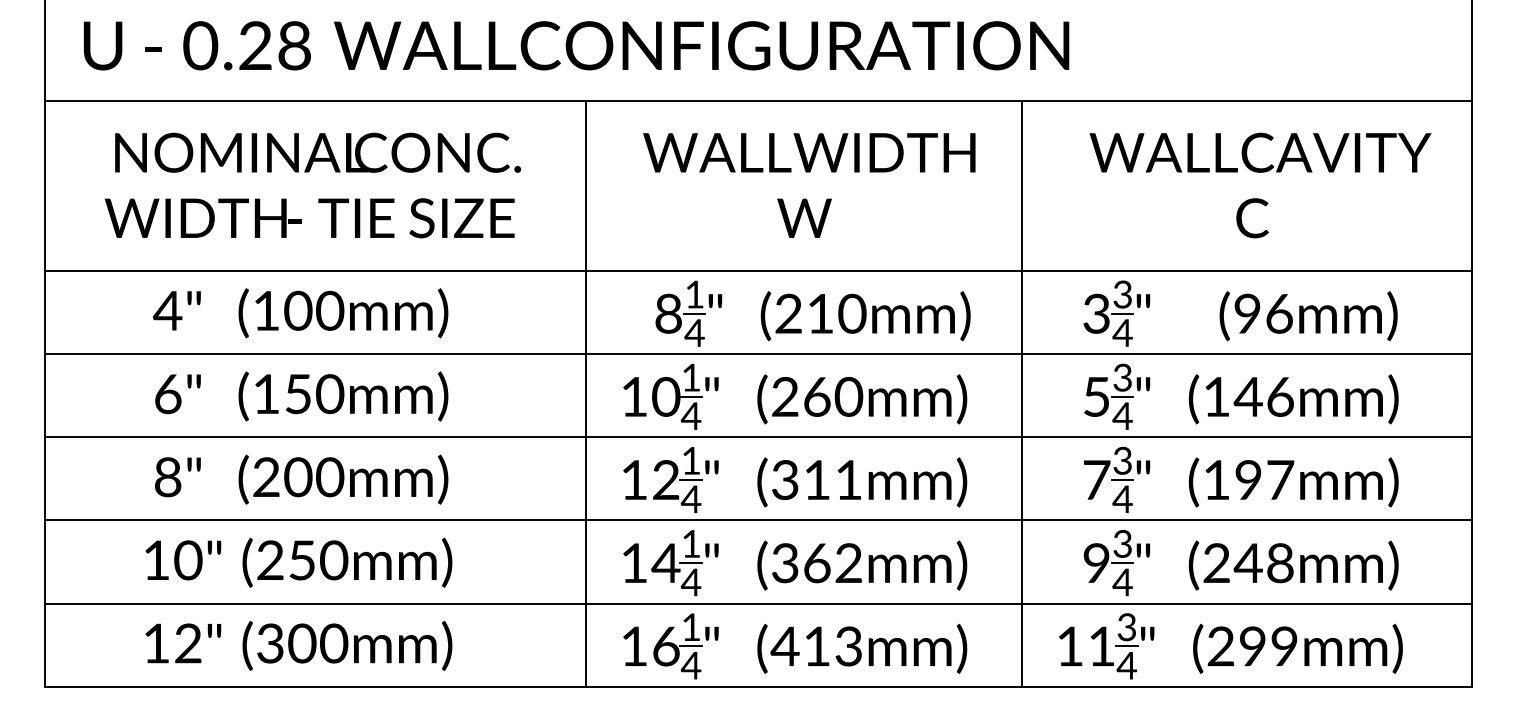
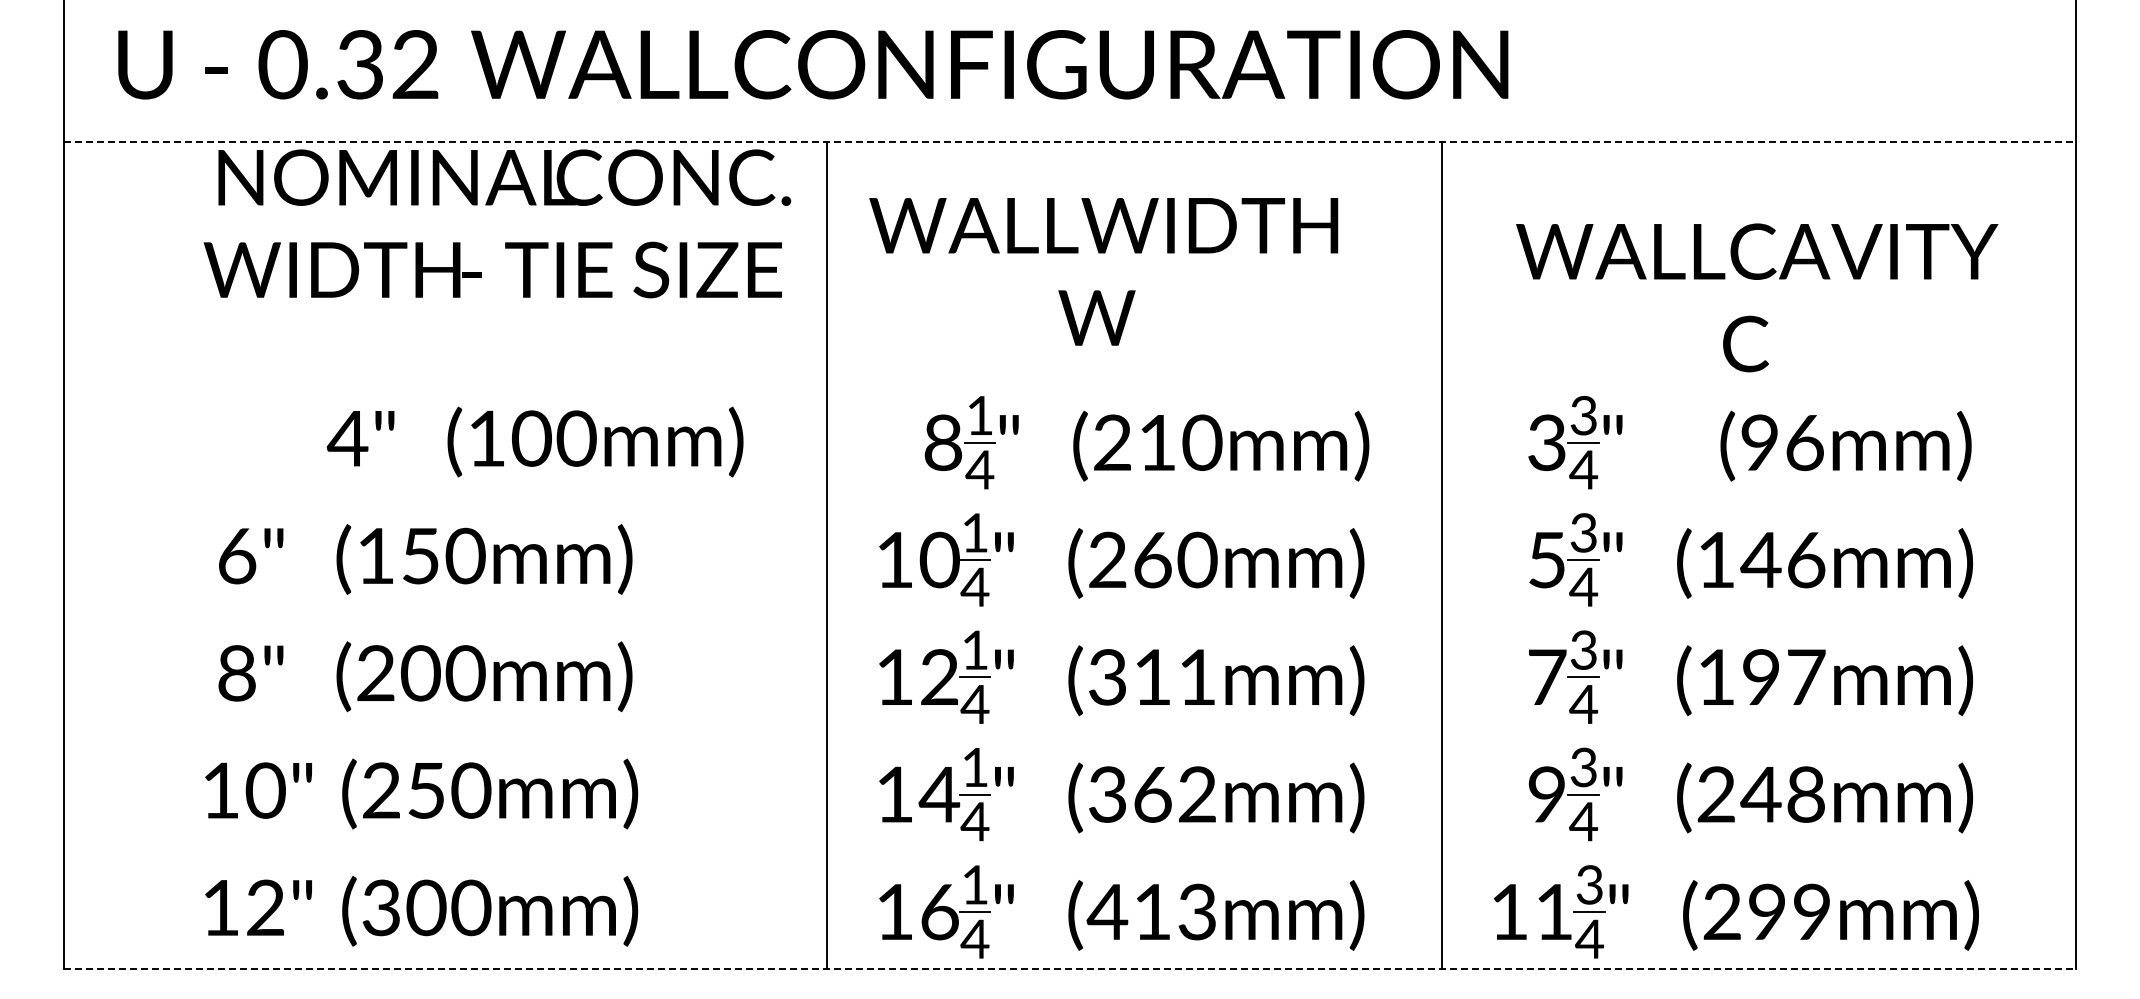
text: (274, 45) -> (387, 64), 0.28 -> 0.32
line: (758, 100) -> (1069, 142), solid -> dashed
text: (312, 185) -> (497, 223), moved
text: (809, 185) -> (1103, 271), moved
text: (1260, 185) -> (1757, 297), moved
line: (758, 271) -> (1069, 382), removed
text: (300, 312) -> (534, 441), moved
line: (758, 354) -> (1069, 499), removed
line: (758, 437) -> (1069, 617), removed
line: (758, 520) -> (1069, 734), removed
line: (758, 603) -> (1069, 851), removed
line: (758, 687) -> (1069, 969), solid -> dashed

